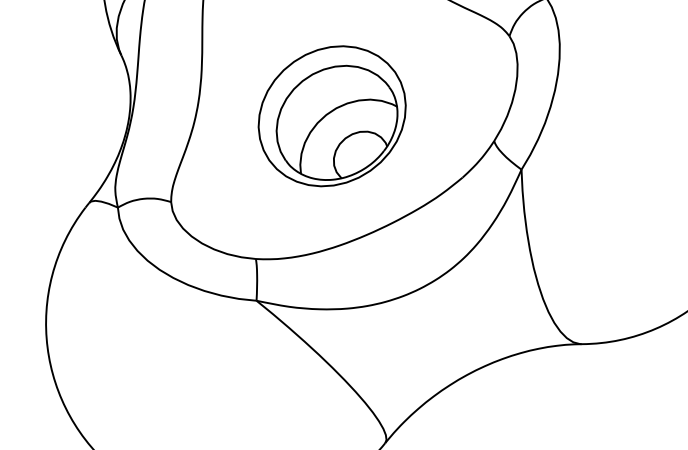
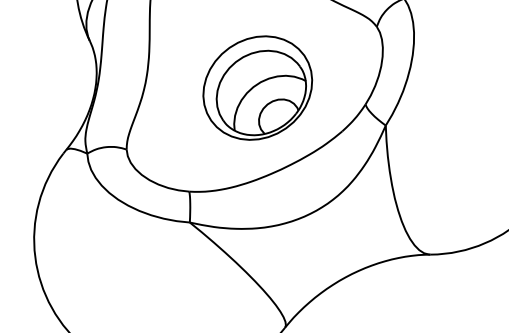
part: (331, 115) -> (257, 87), moved

